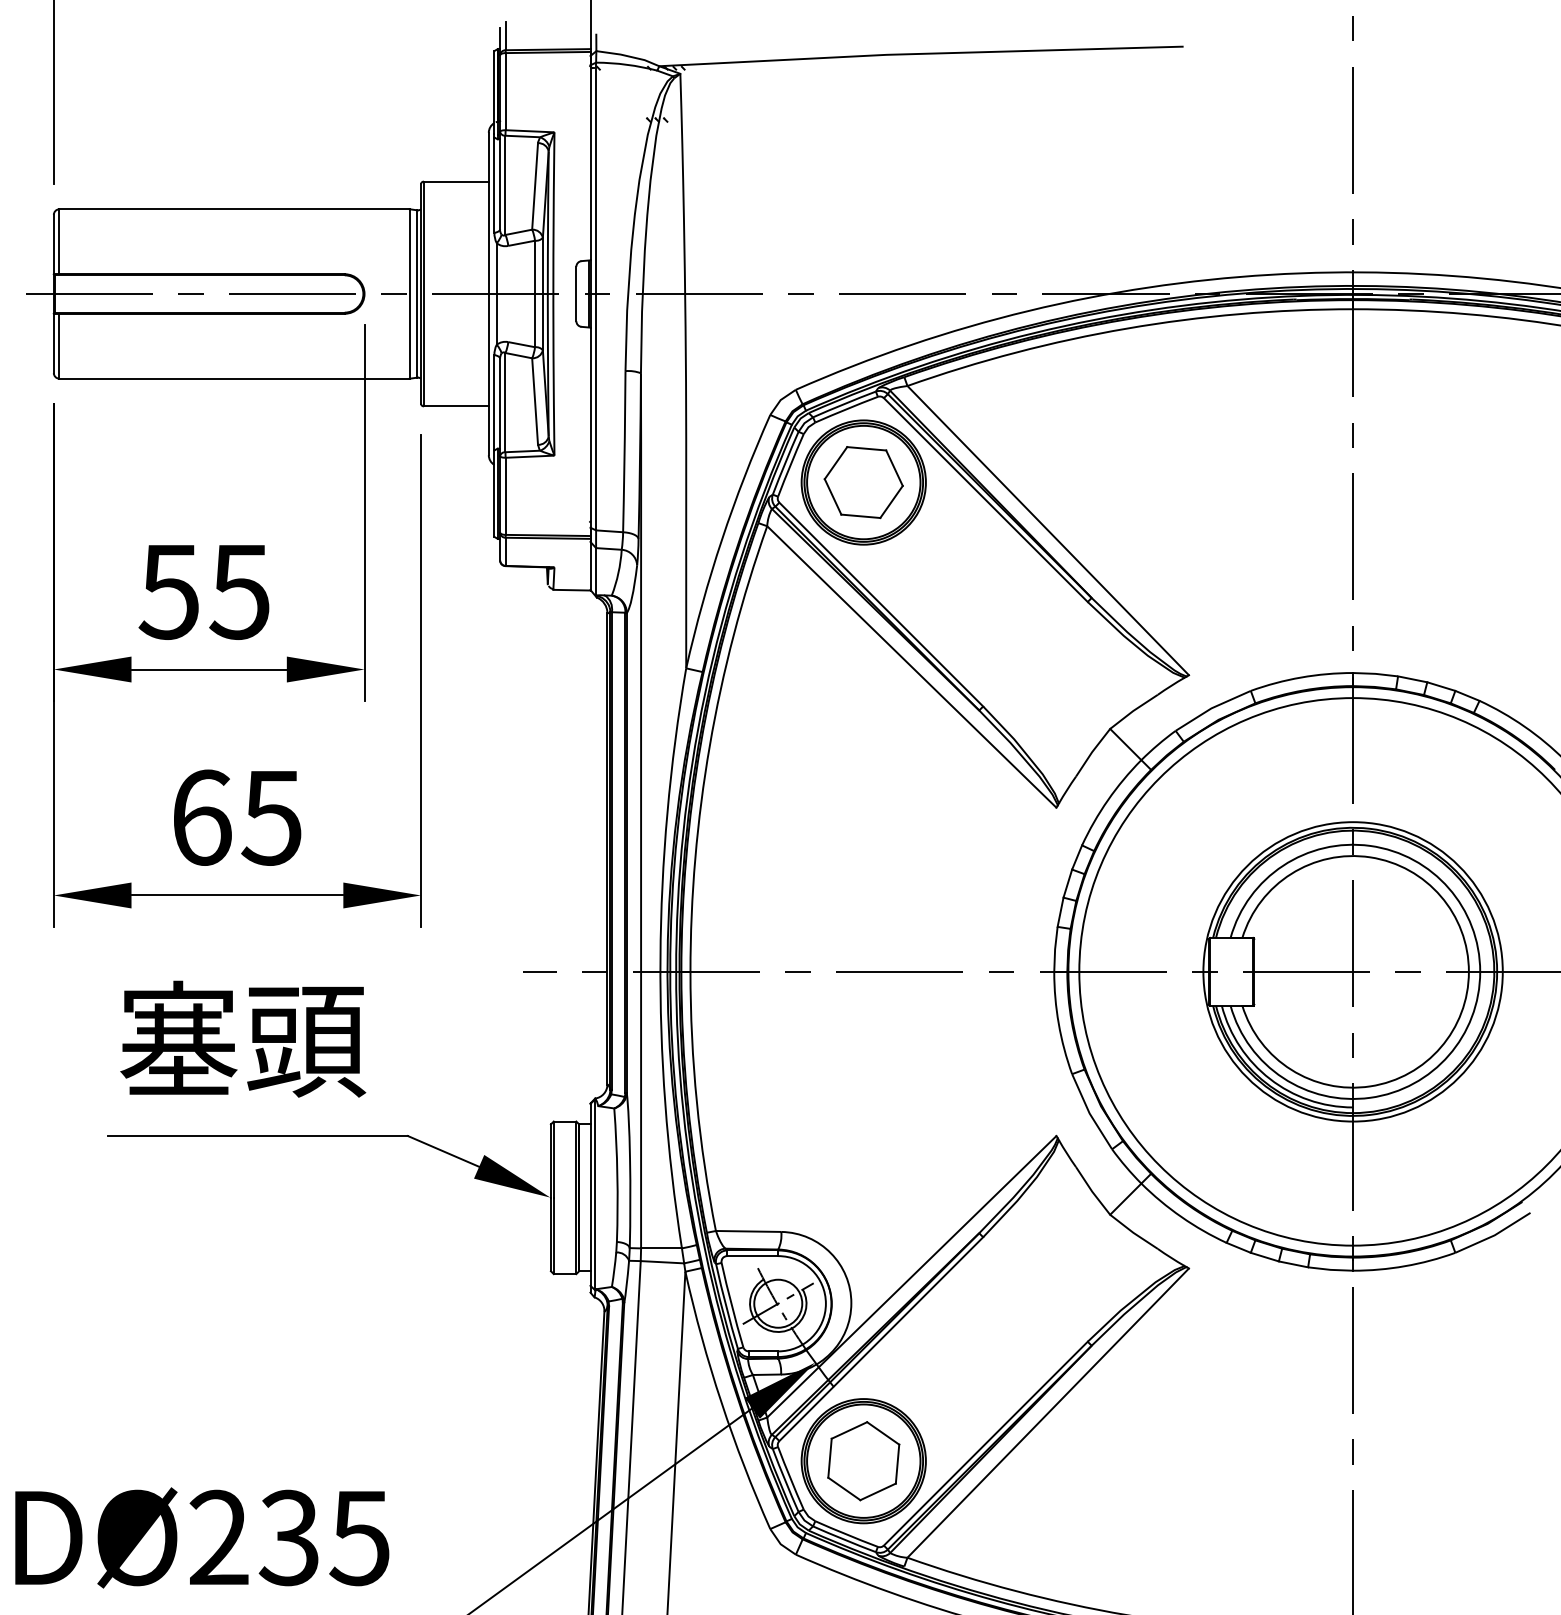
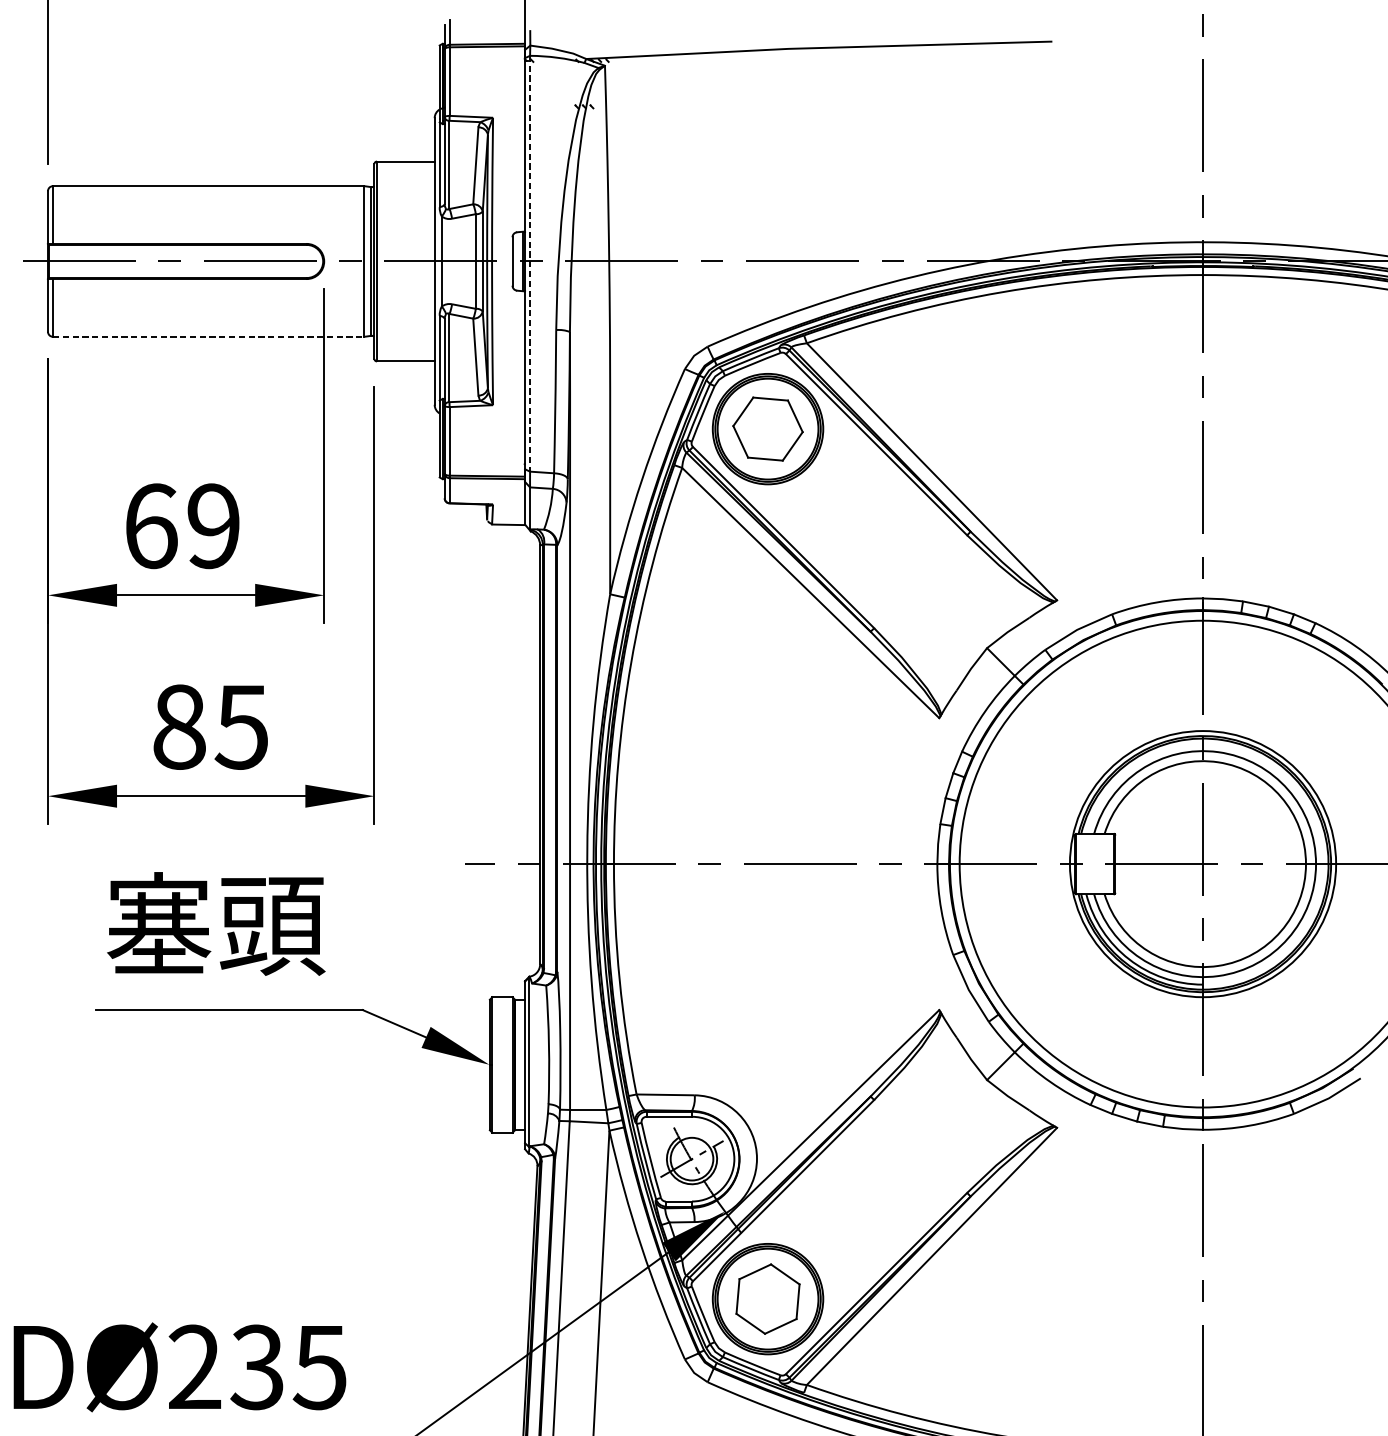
line: (596, 296) -> (530, 263), solid -> dashed
line: (235, 378) -> (209, 336), solid -> dashed
text: (203, 591) -> (181, 525), 55 -> 69
text: (201, 817) -> (179, 726), 65 -> 85

